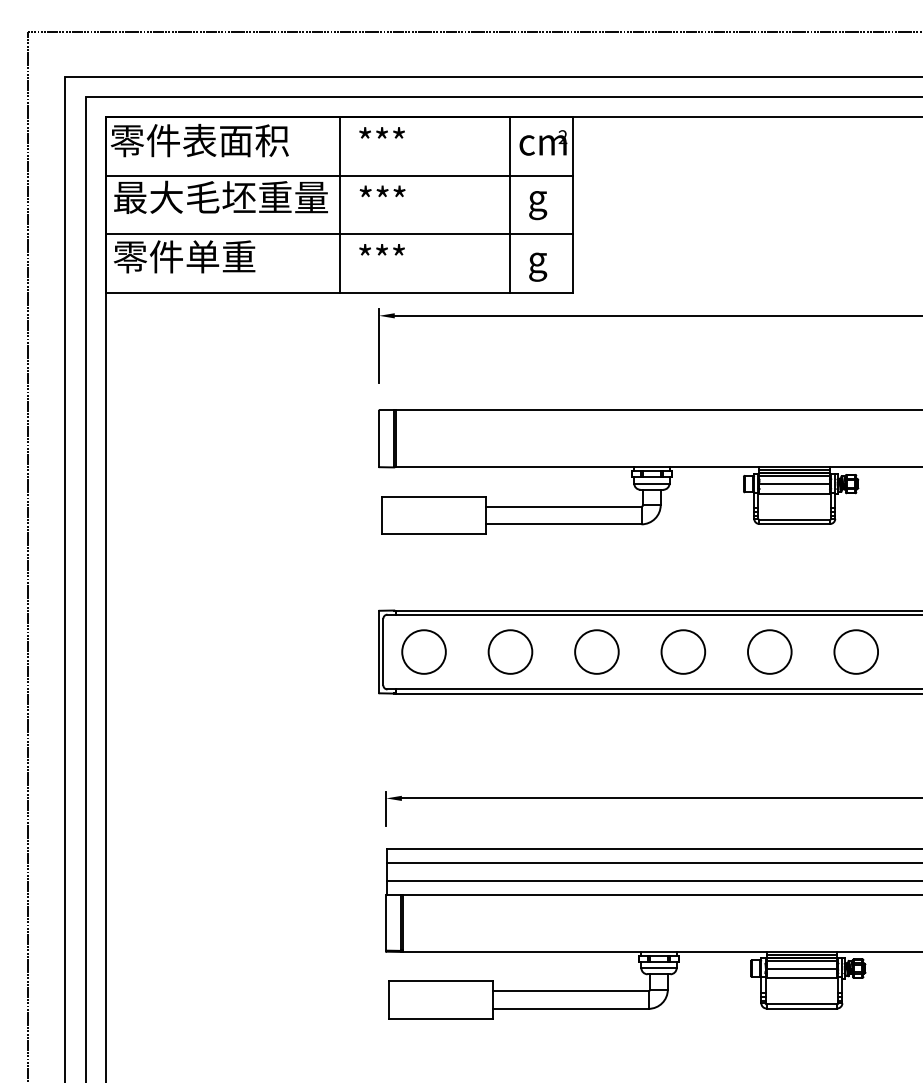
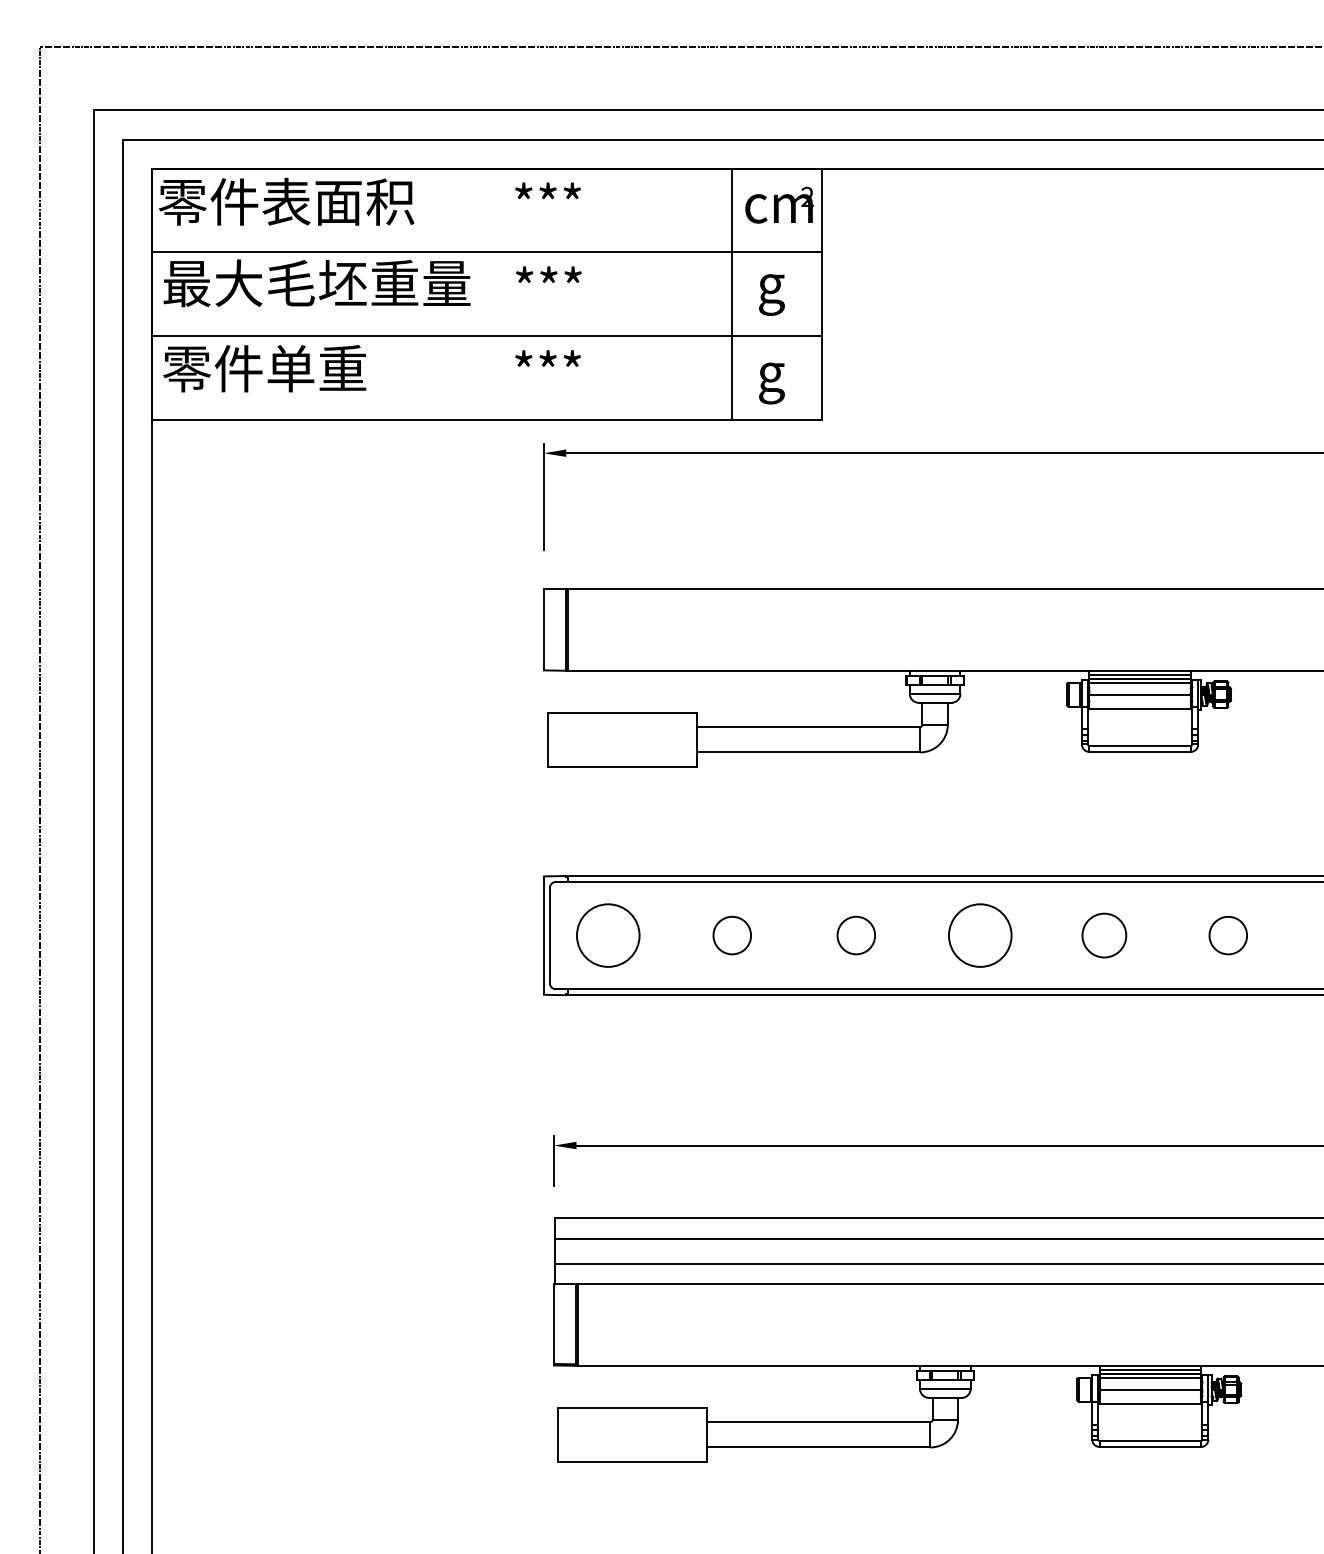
line: (340, 204) -> (488, 293), removed
circle: (510, 651) -> (732, 934), size x0.6
circle: (596, 651) -> (855, 934), size x0.6
circle: (769, 651) -> (1103, 934), size x0.7
circle: (856, 651) -> (1228, 934), size x0.6

